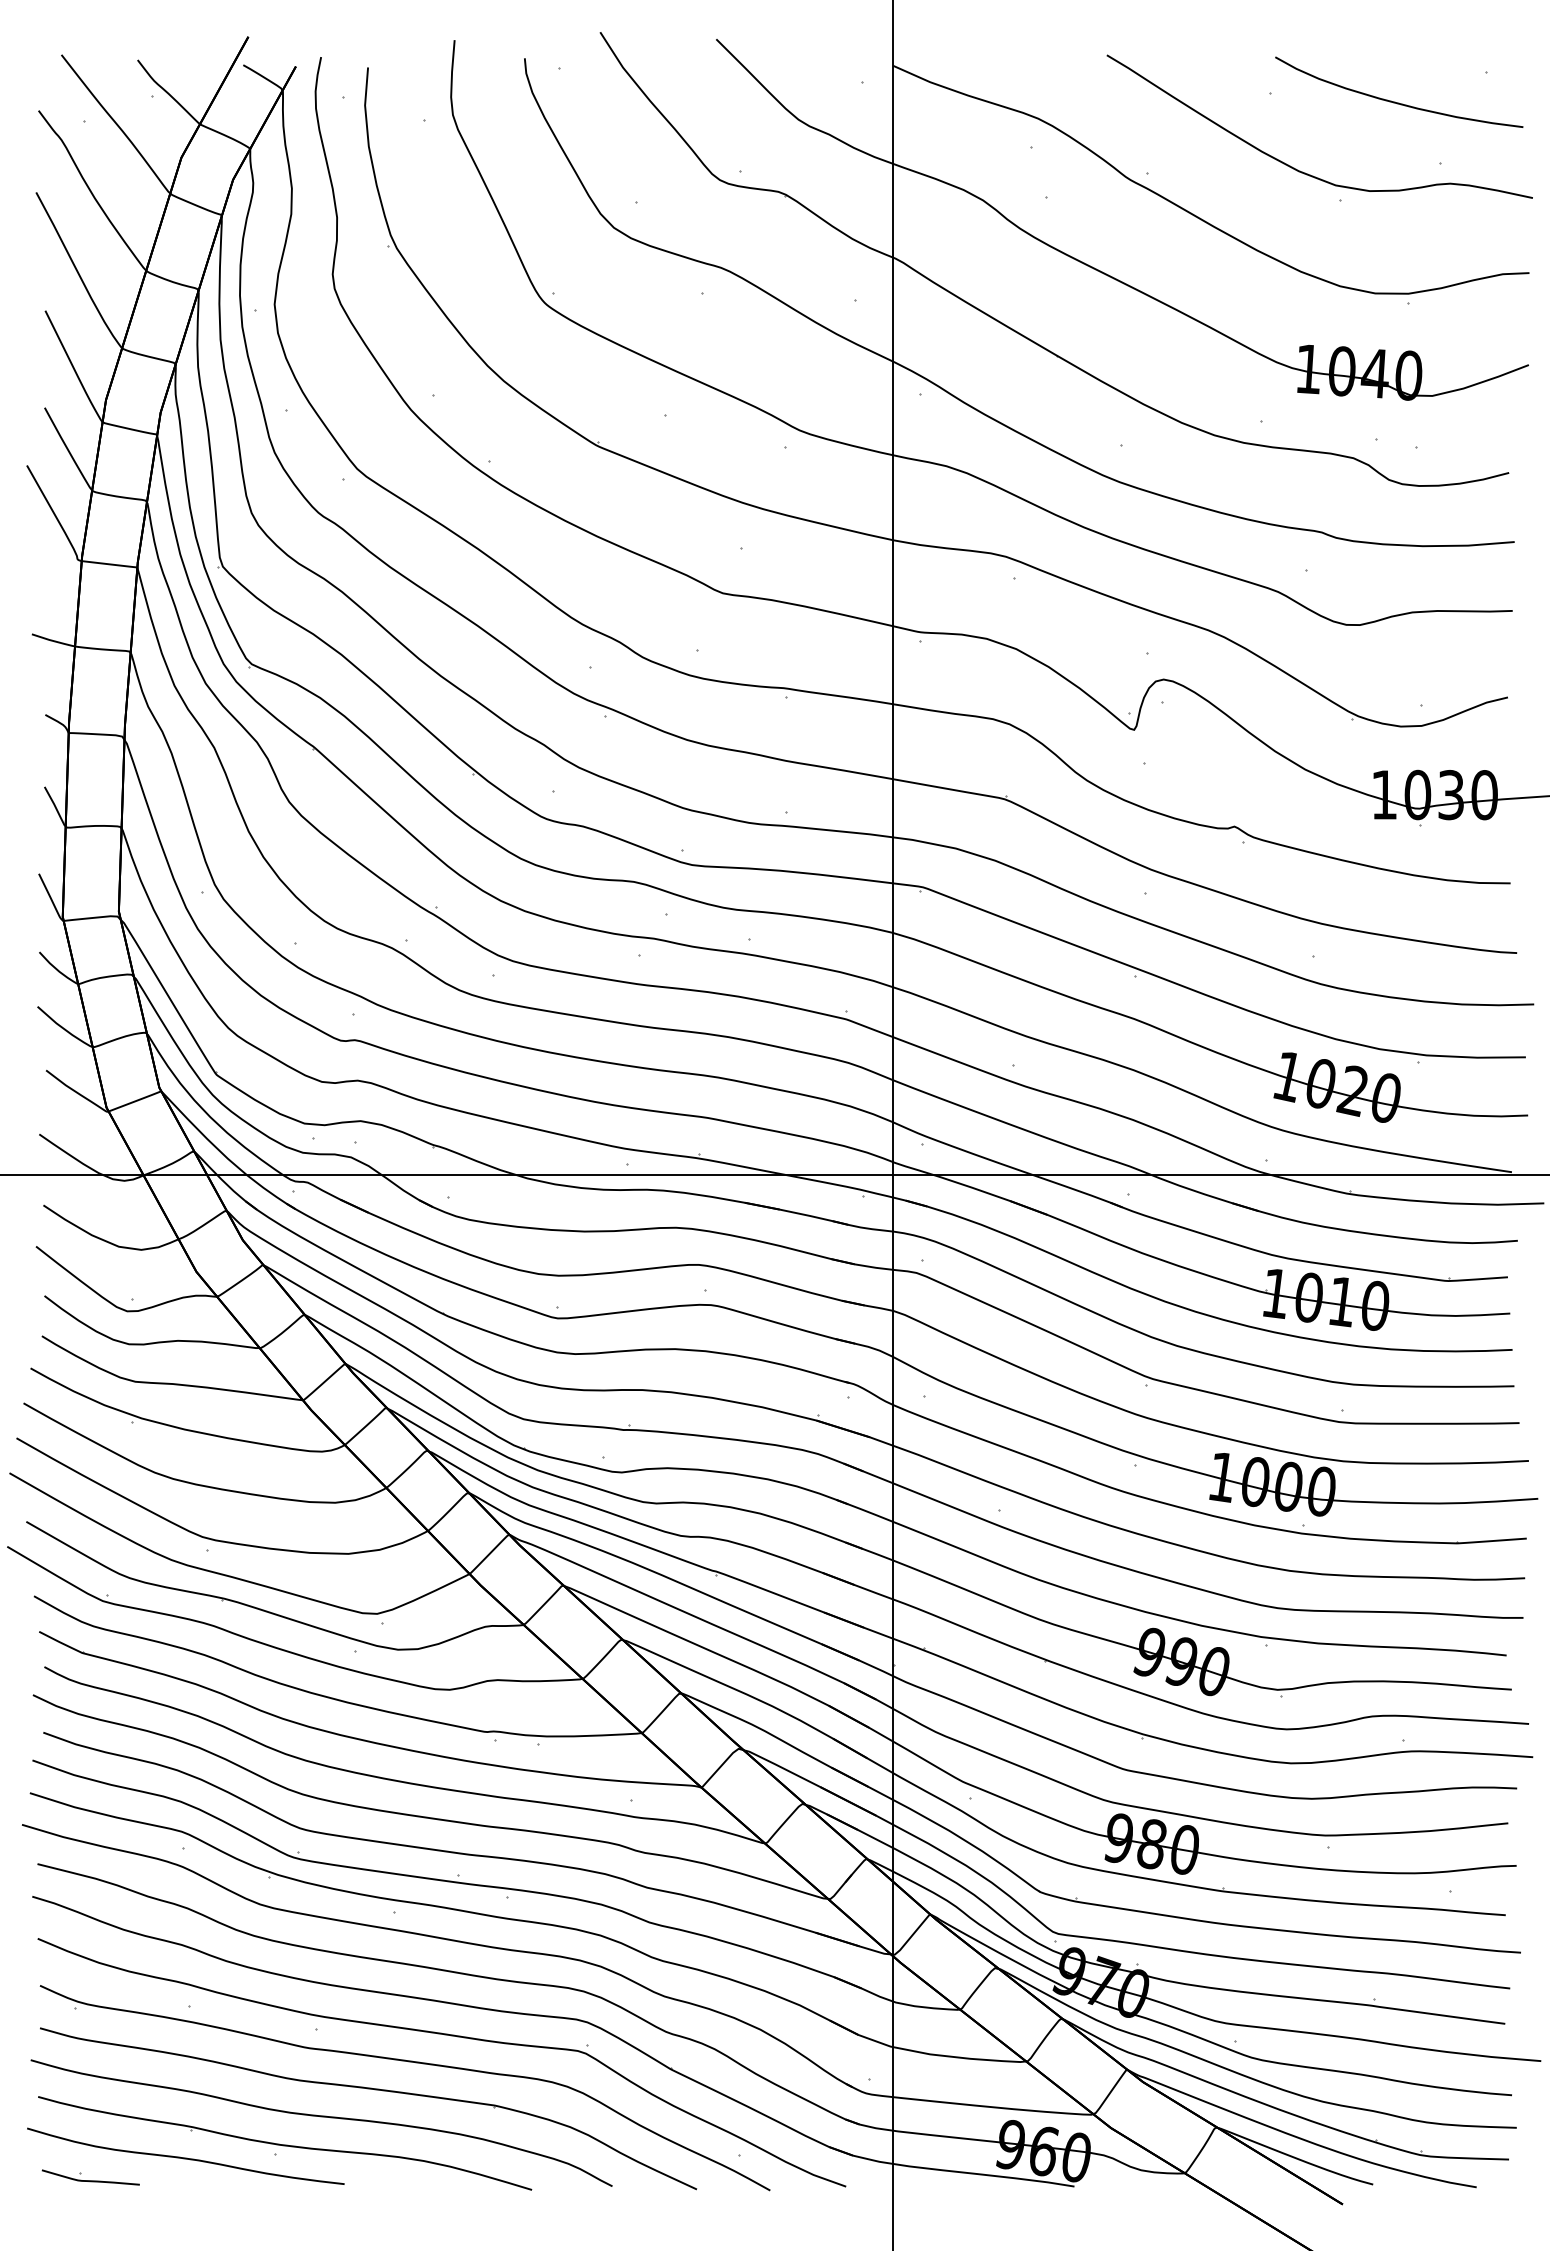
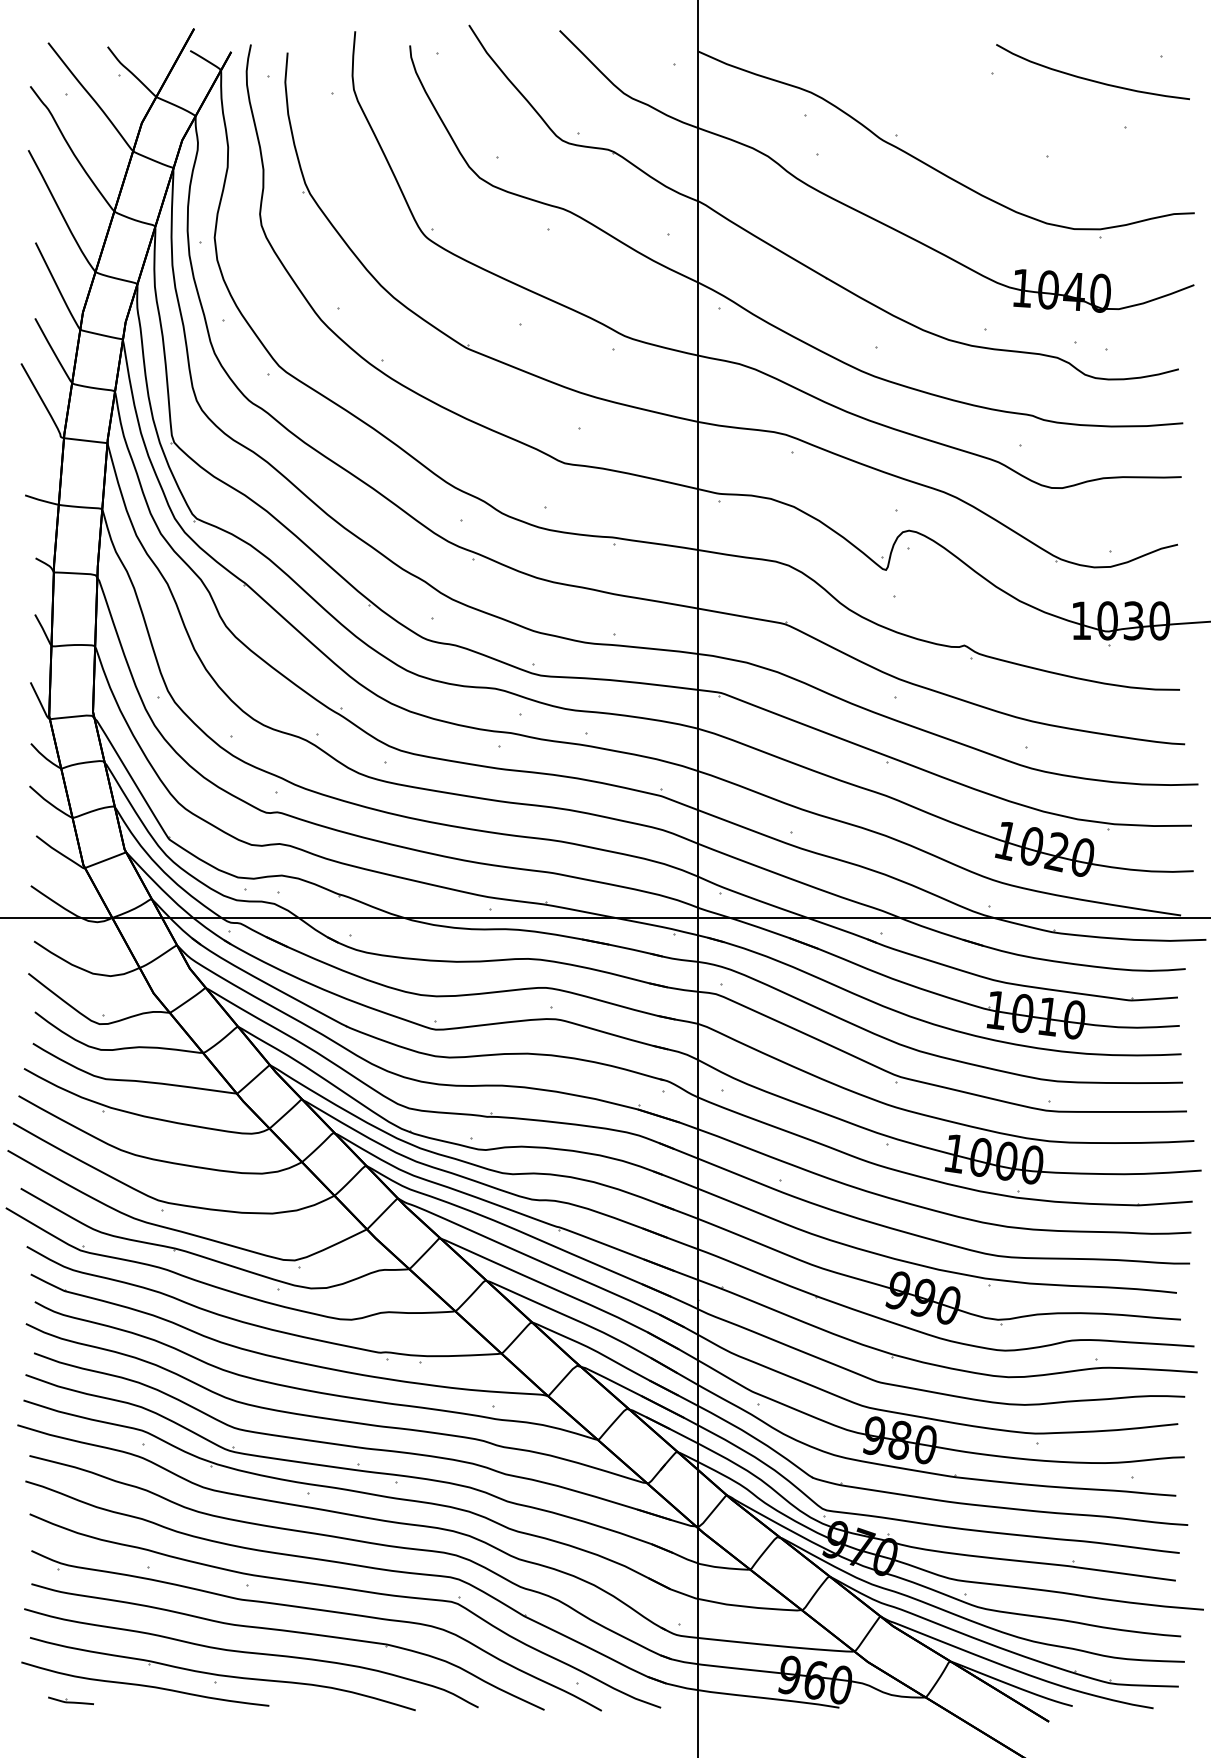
curve: (1294, 167) -> (1011, 130), removed
part: (90, 2177) -> (70, 1700), size x0.6

